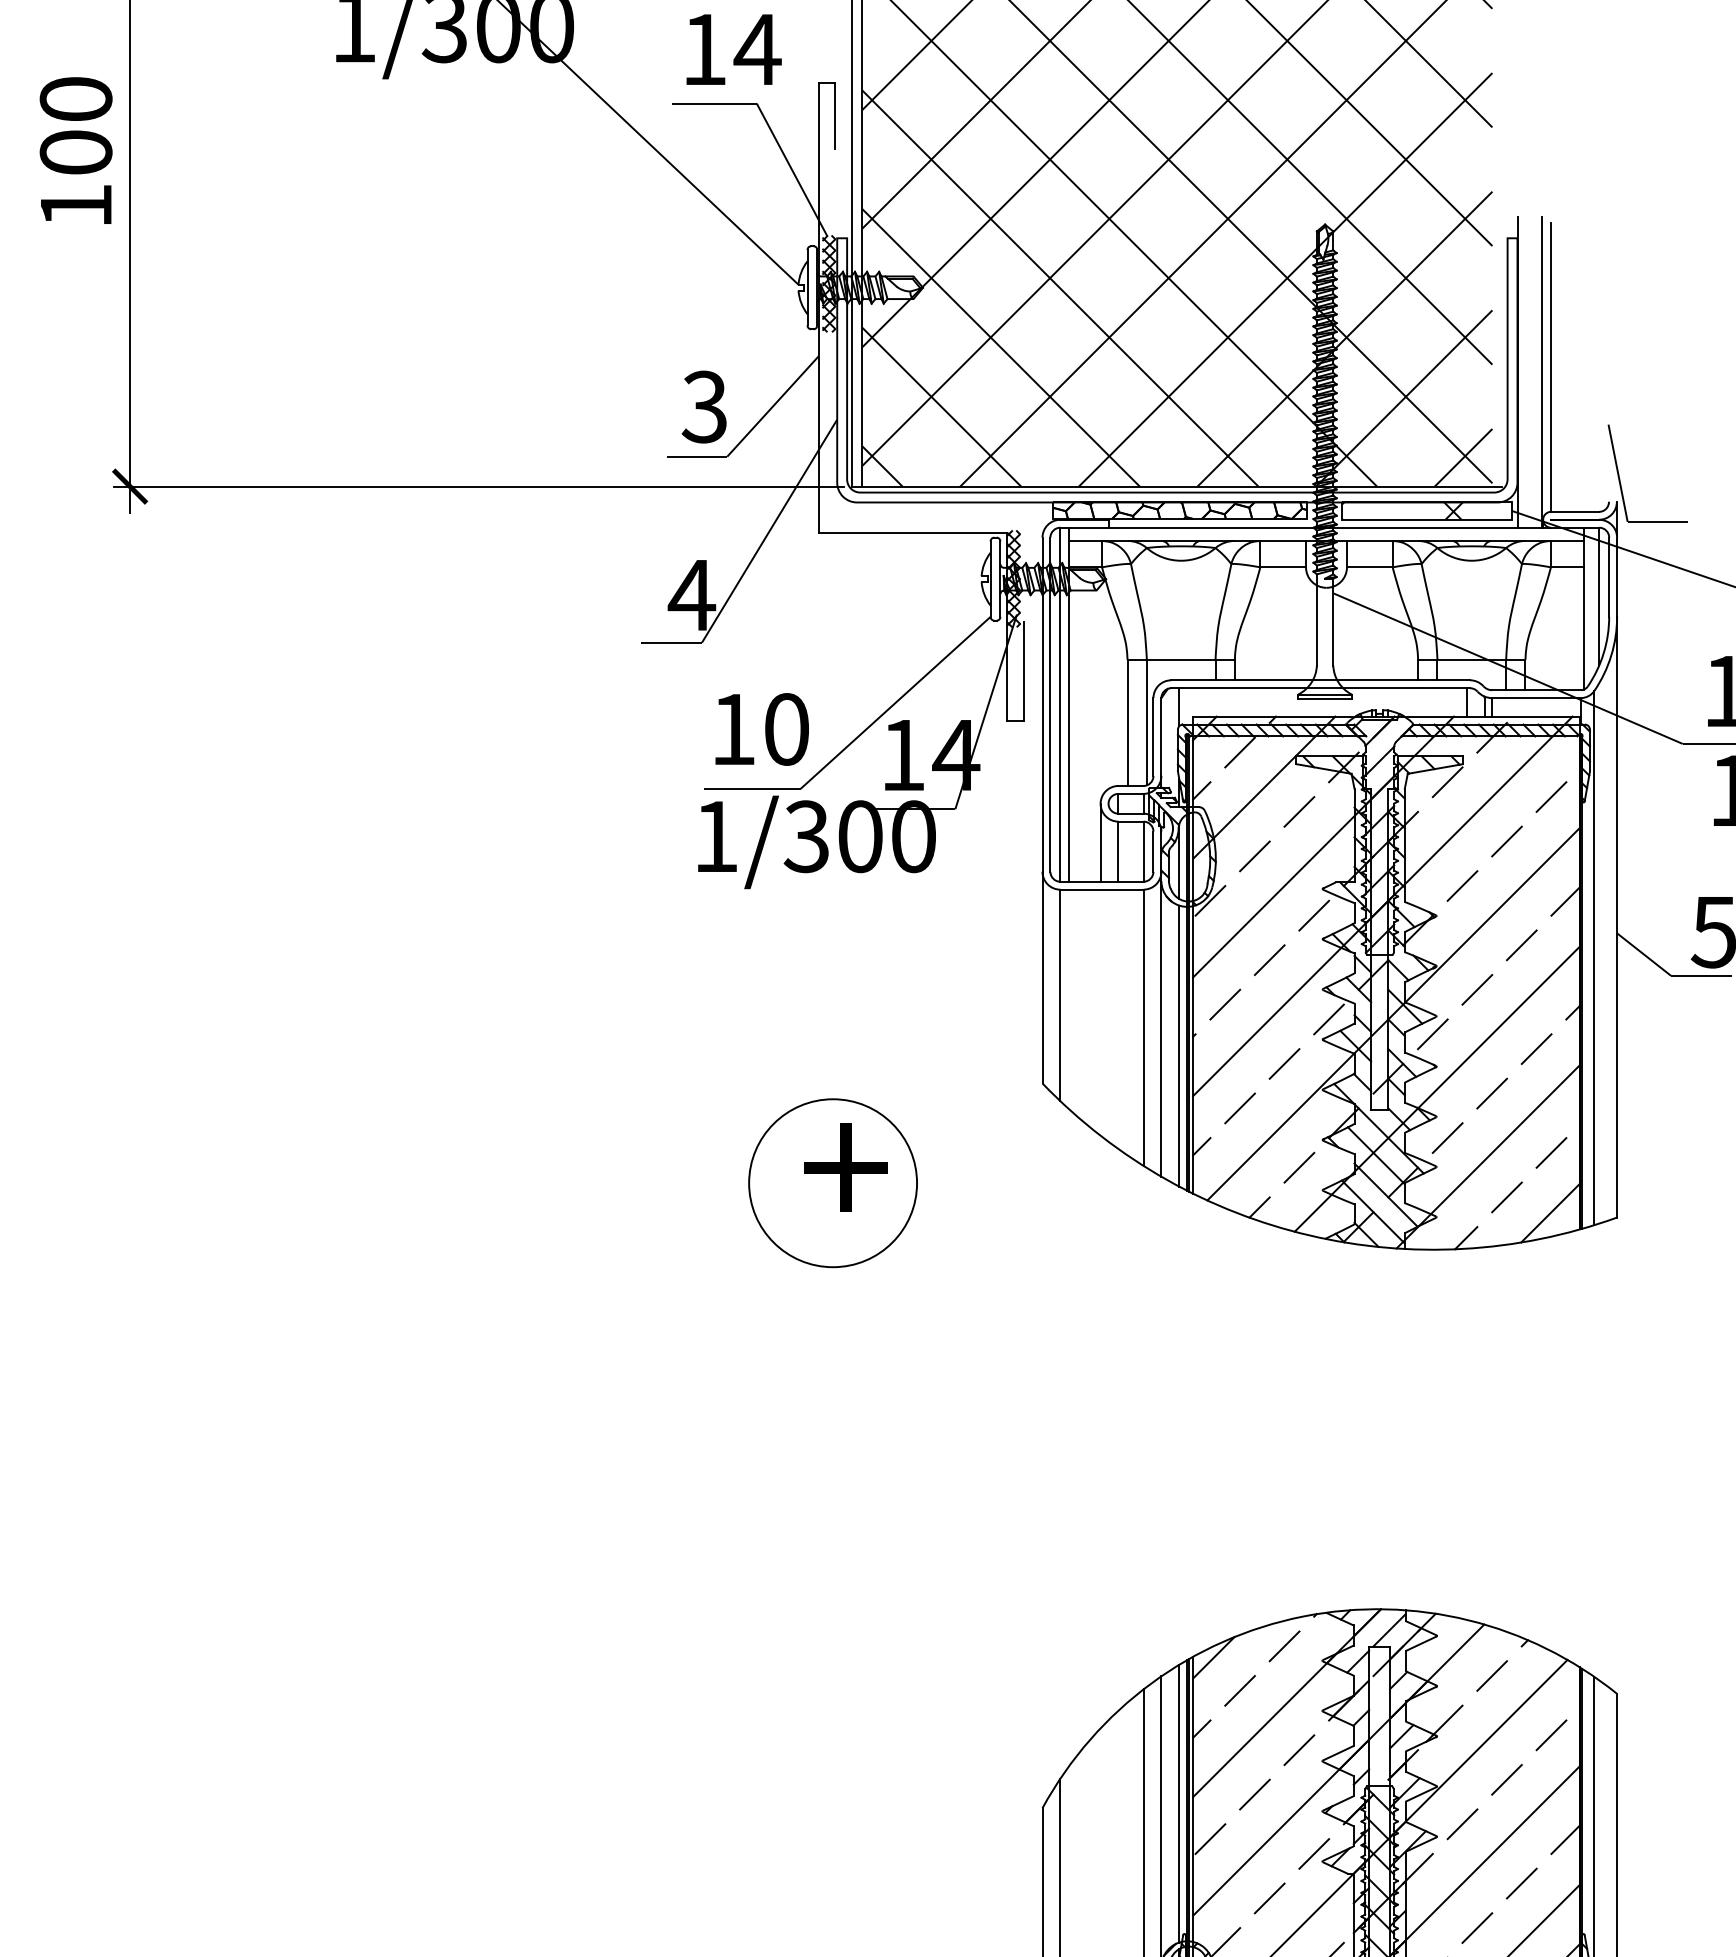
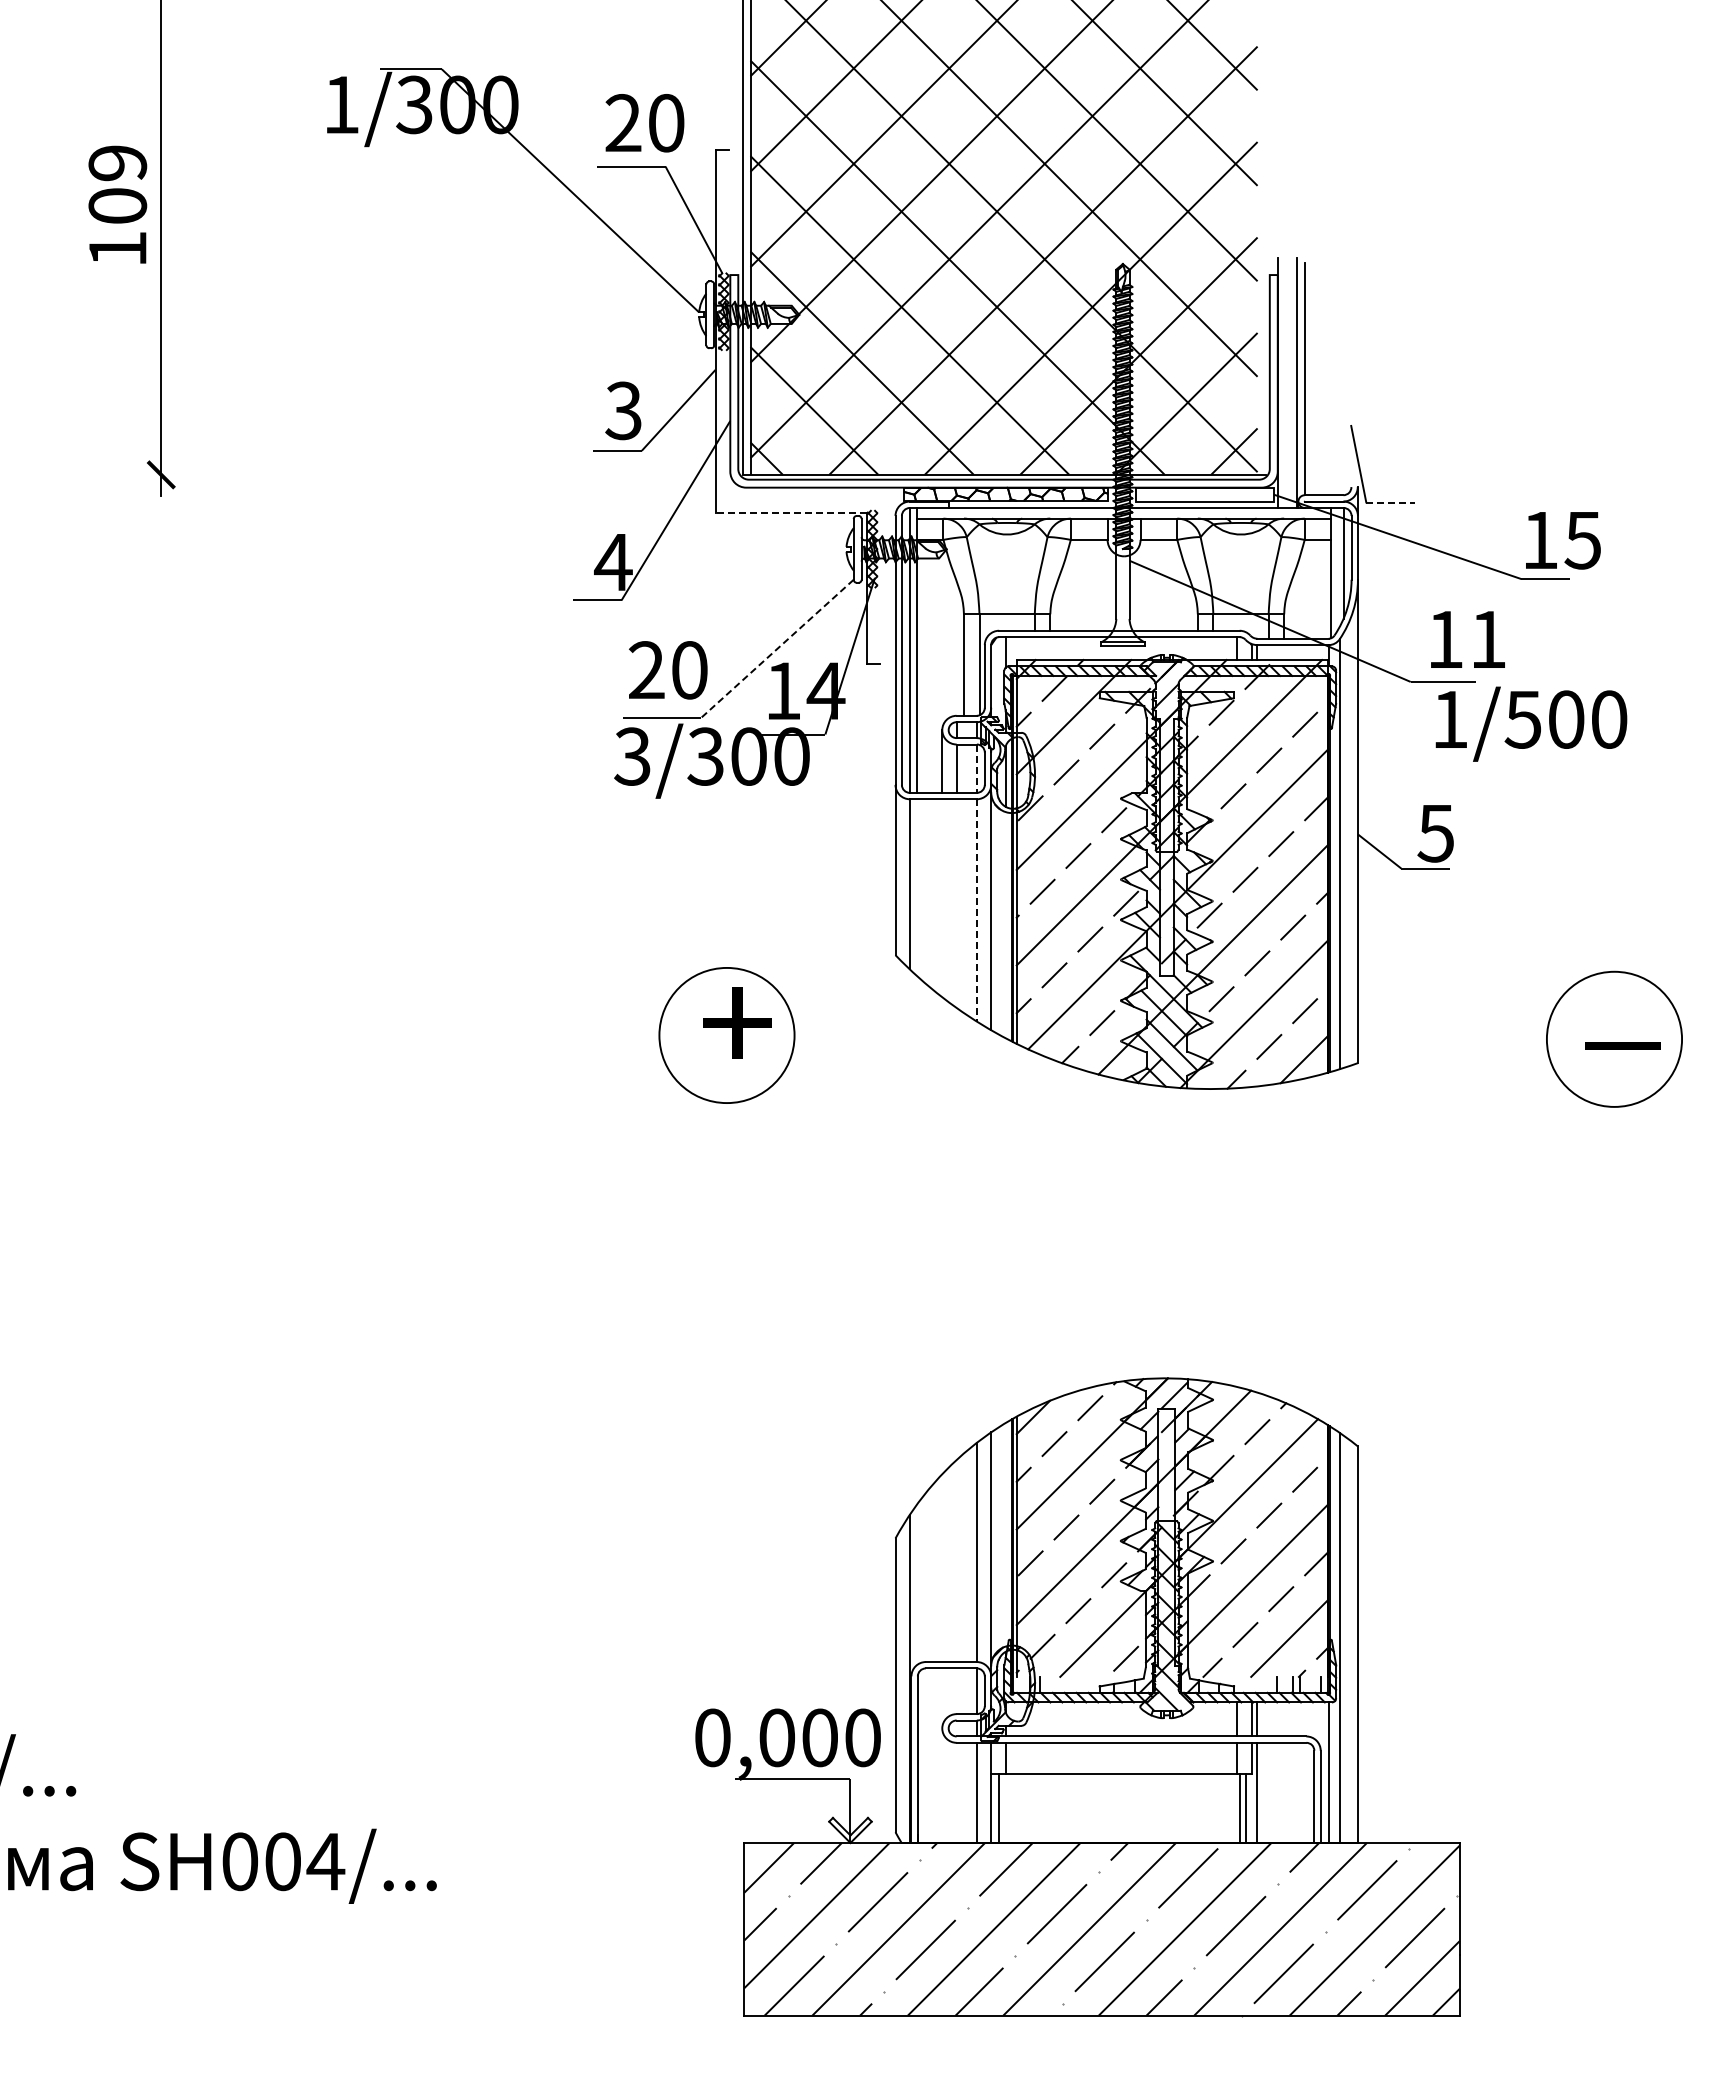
text: (731, 49) -> (645, 123), 14 -> 20
text: (75, 99) -> (117, 163), 100 -> 109
line: (834, 114) -> (728, 175), removed
line: (478, 486) -> (441, 474), removed
hatch: (1401, 510) -> (1184, 494), removed
line: (1658, 522) -> (1391, 503), solid -> dashed
line: (913, 533) -> (791, 512), solid -> dashed
line: (1023, 671) -> (880, 623), removed
line: (894, 703) -> (776, 649), solid -> dashed
text: (733, 728) -> (646, 669), 10 -> 20
text: (715, 836) -> (632, 756), 1/300 -> 3/300
line: (1143, 852) -> (976, 769), solid -> dashed
line: (1143, 1027) -> (976, 910), solid -> dashed
line: (1179, 1046) -> (1005, 925), removed
line: (1179, 1803) -> (1005, 1534), removed

